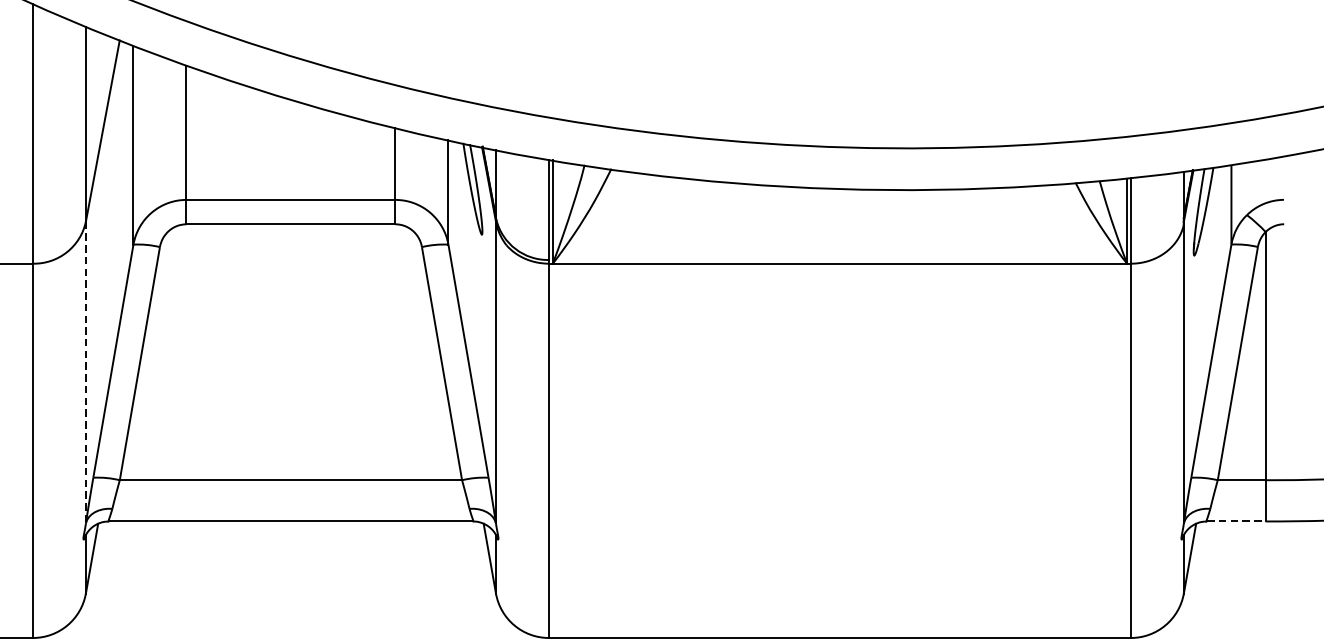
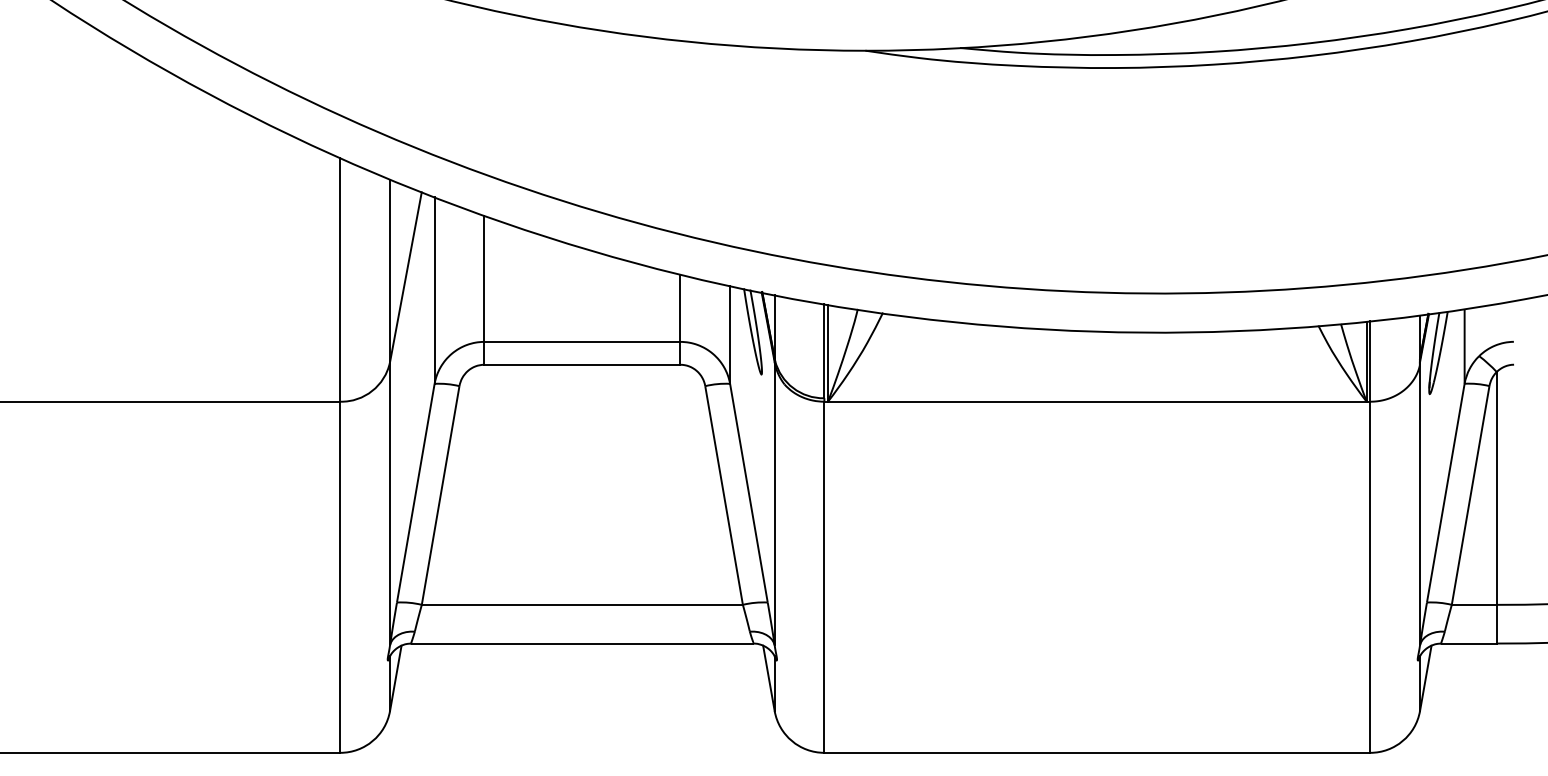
line: (86, 372) -> (390, 503), dashed -> solid
line: (1236, 521) -> (1469, 643), dashed -> solid

